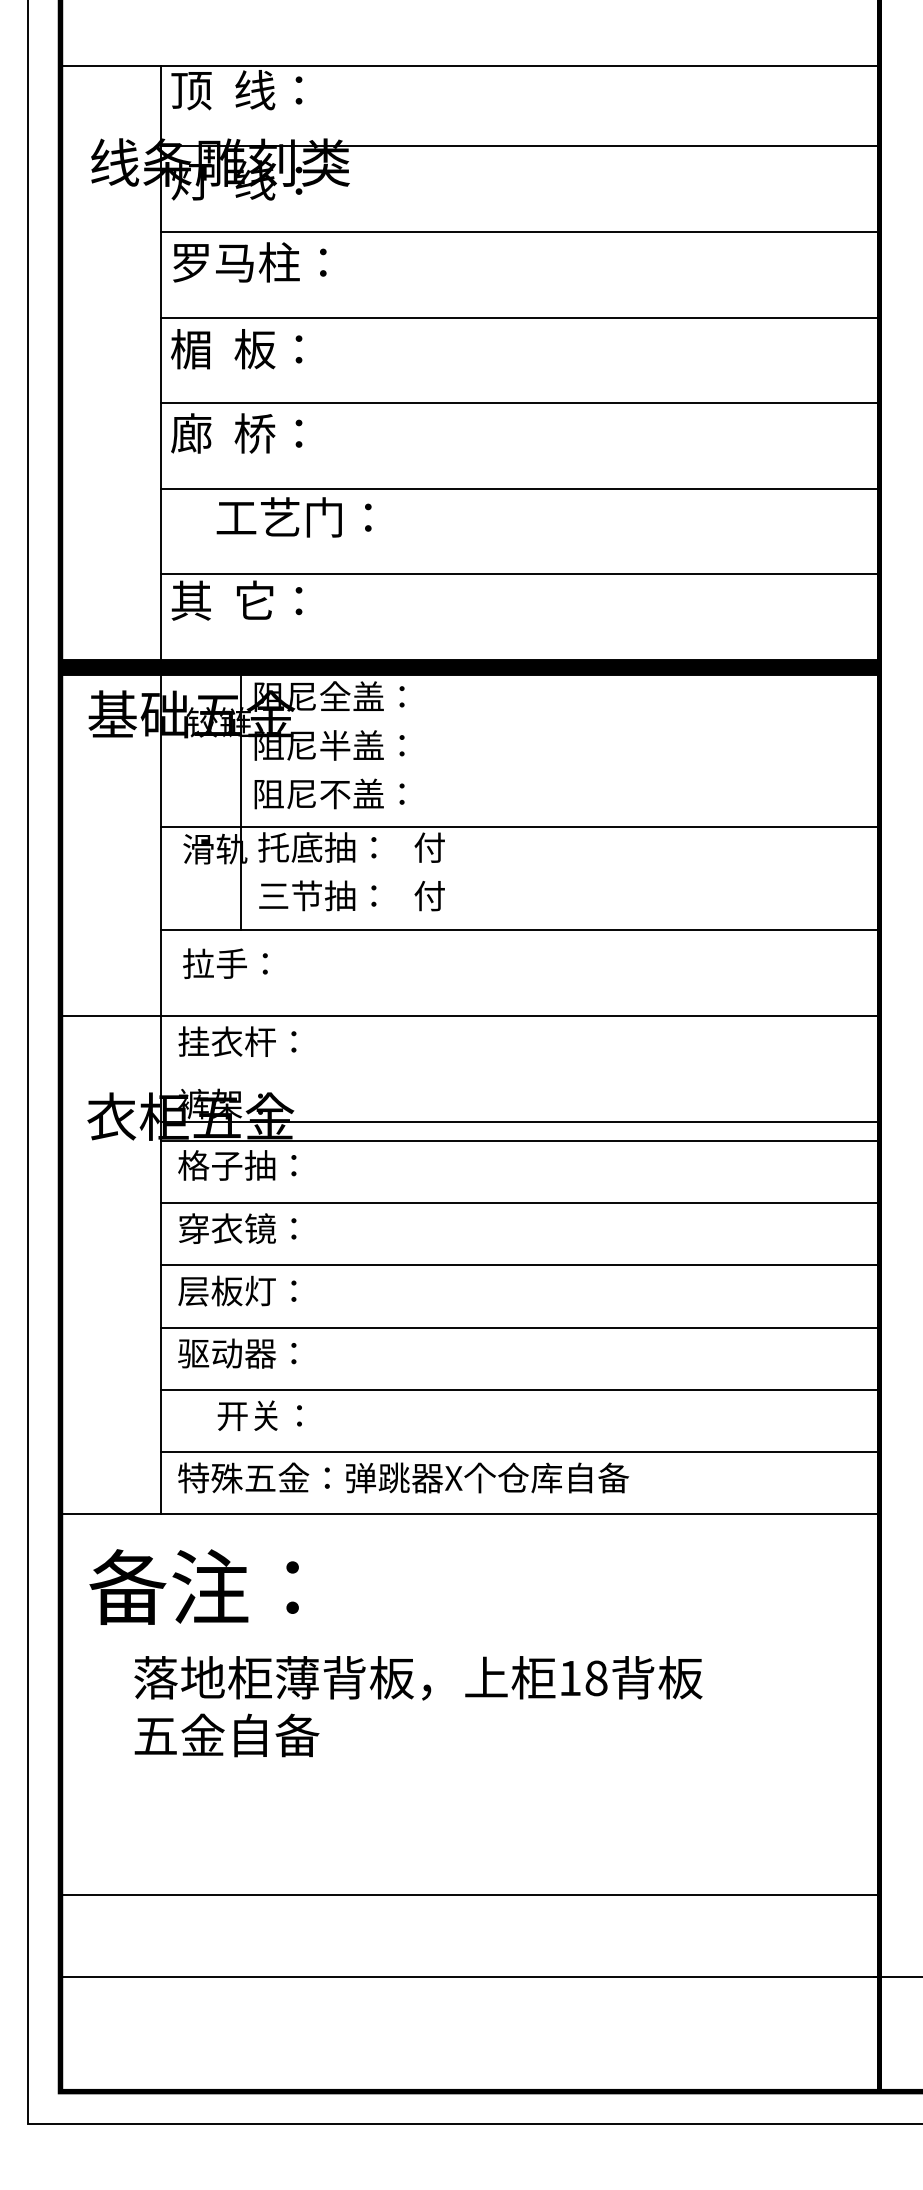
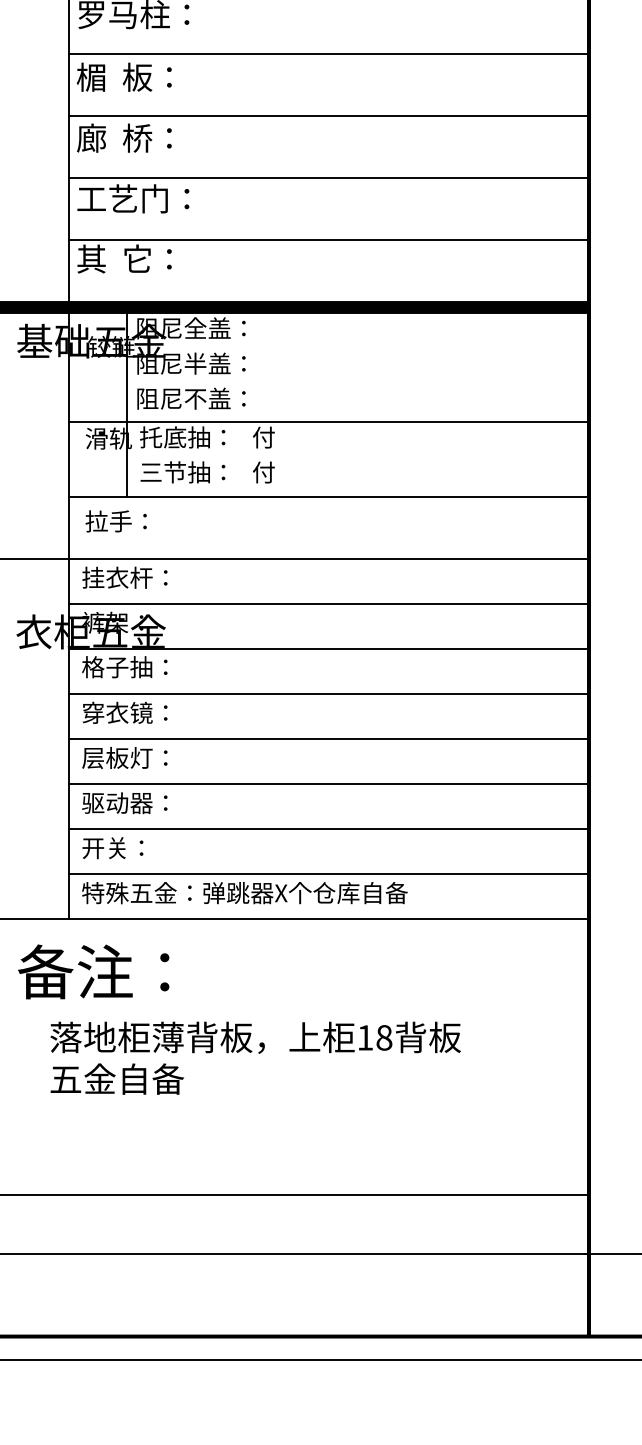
text: (293, 517) -> (132, 198), moved
line: (519, 1122) -> (328, 604), moved
text: (259, 1415) -> (112, 847), moved

